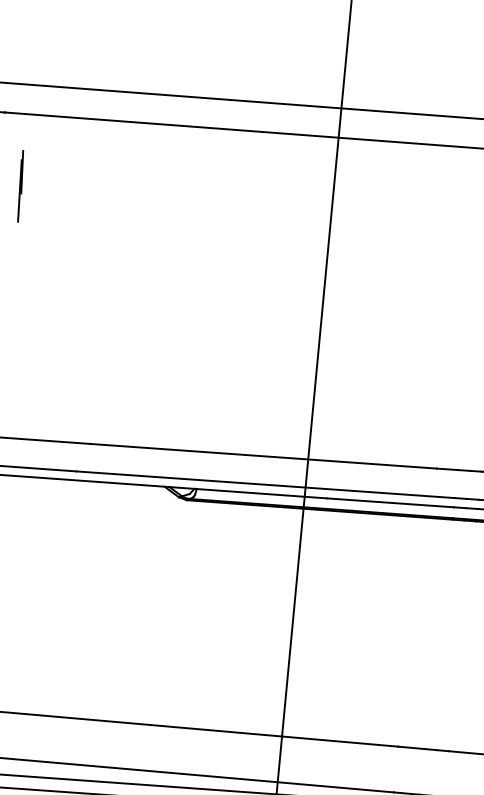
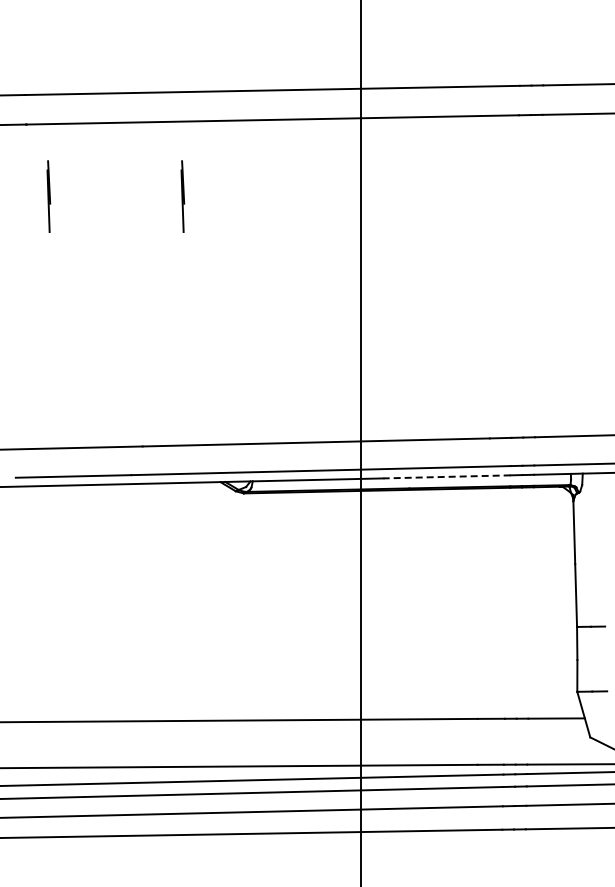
part: (153, 198) -> (182, 196), added
line: (391, 502) -> (447, 476), solid -> dashed

